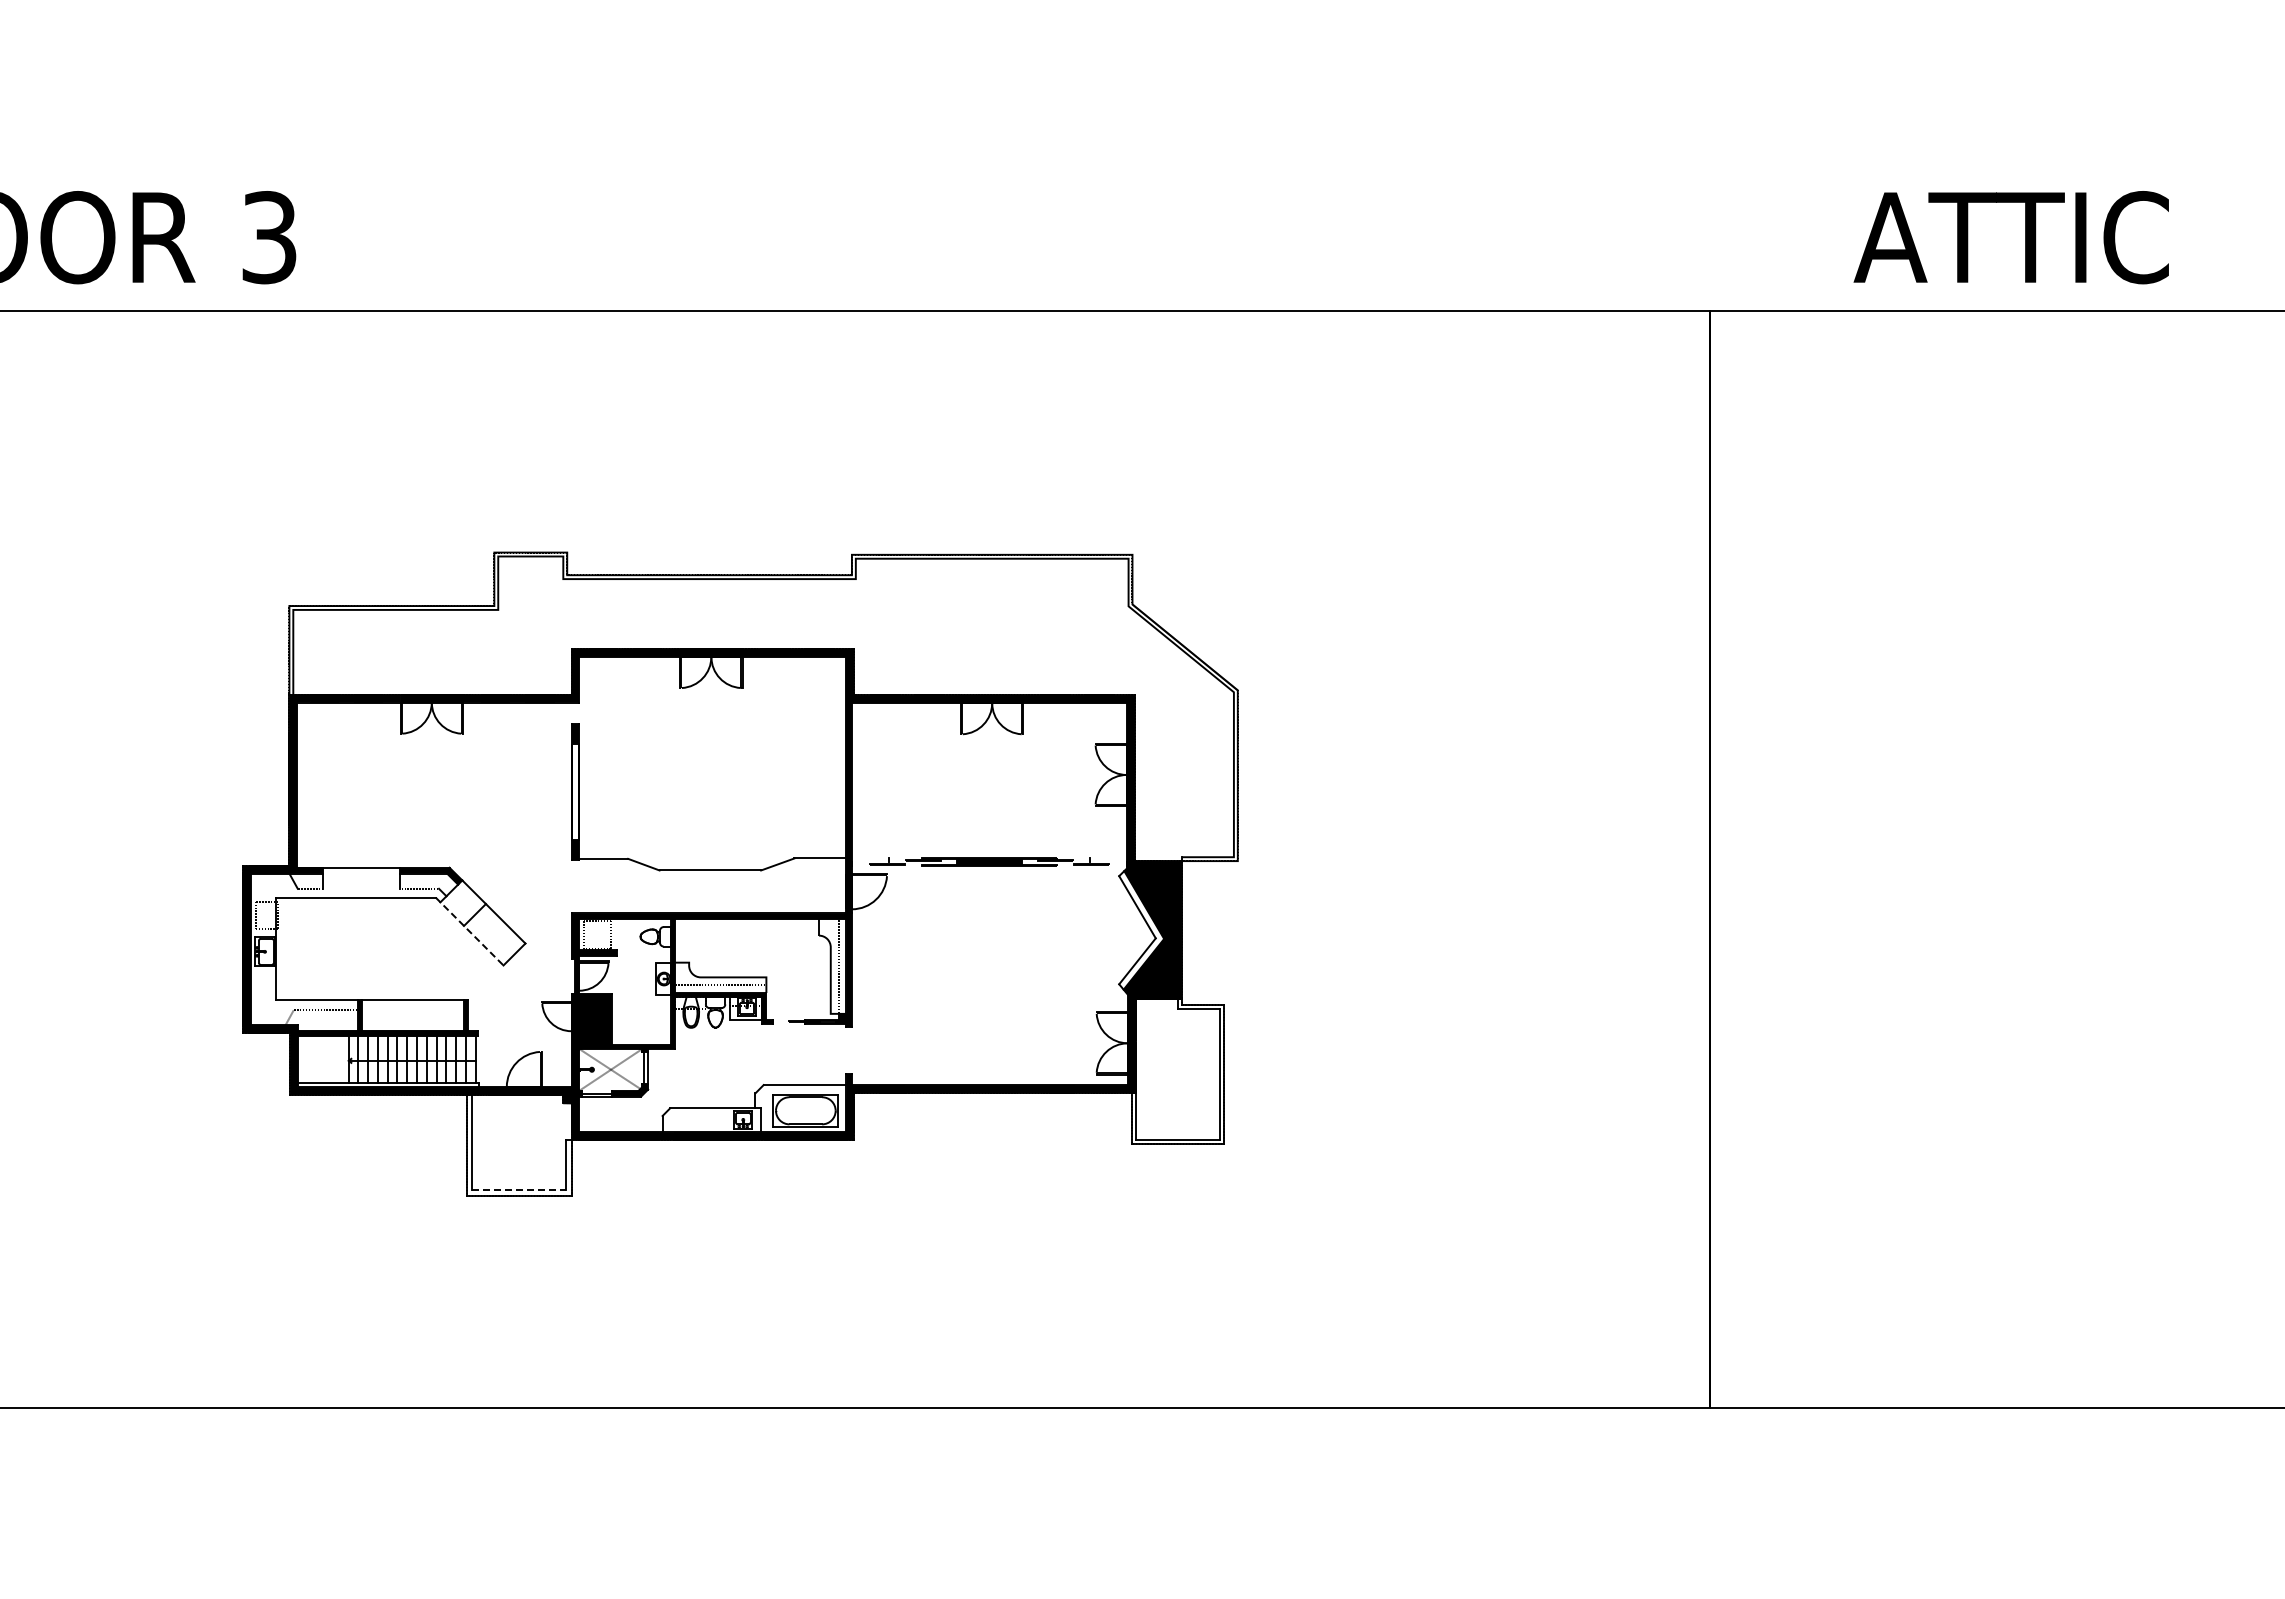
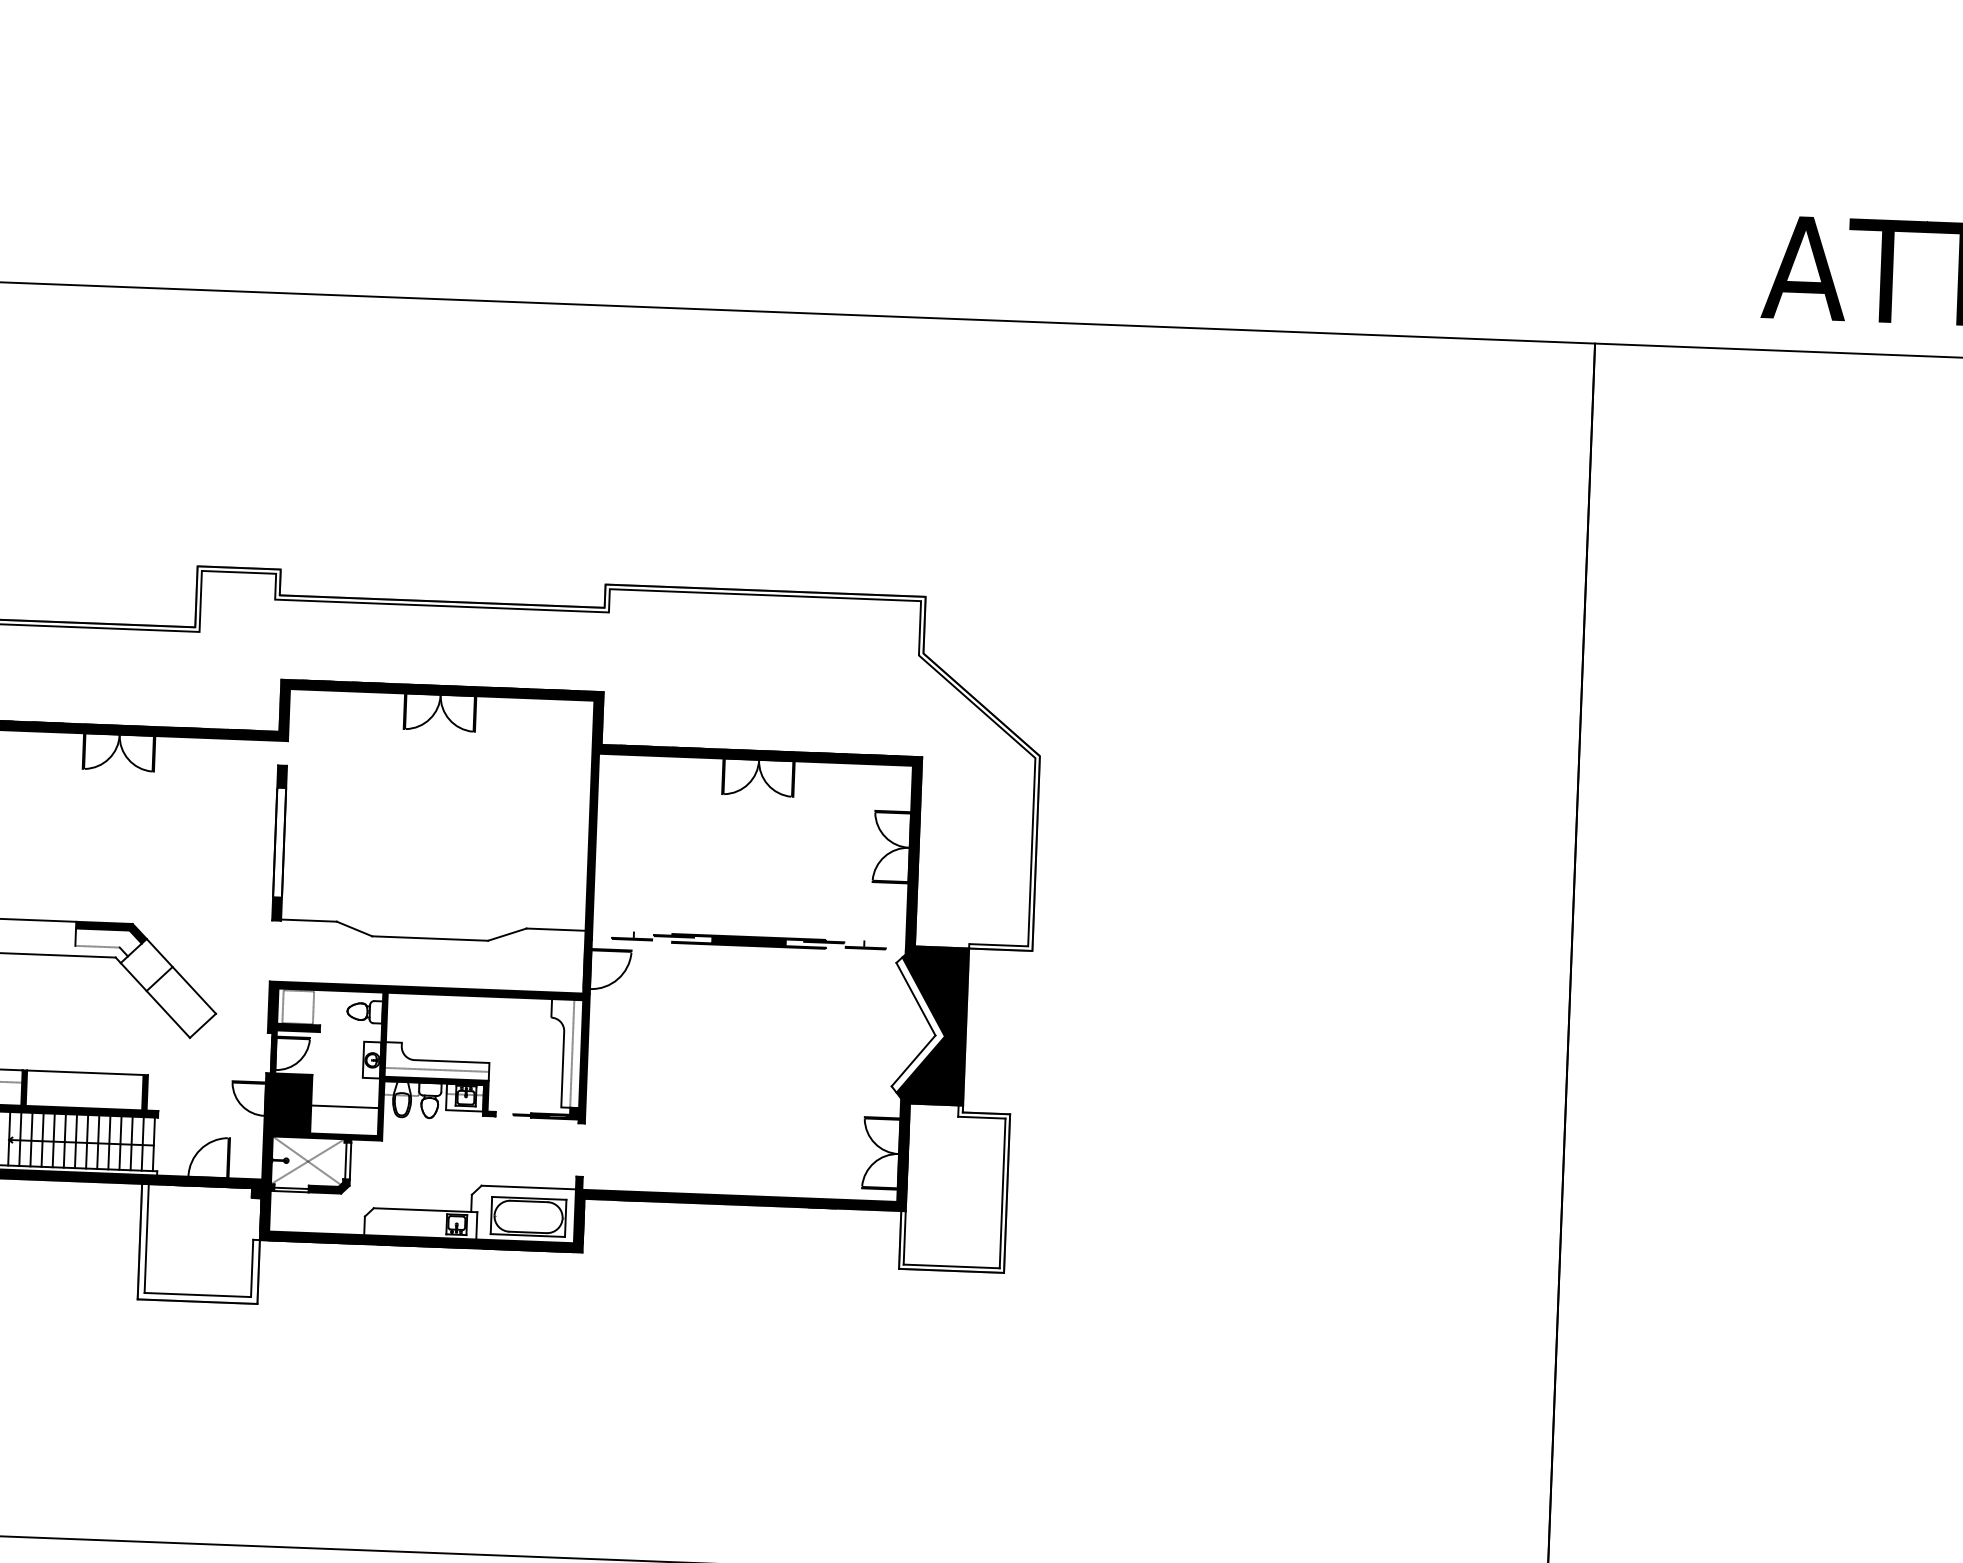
line: (469, 931) -> (152, 997), dashed -> solid
line: (641, 1020) -> (345, 1106), added
line: (519, 1190) -> (198, 1295), dashed -> solid

